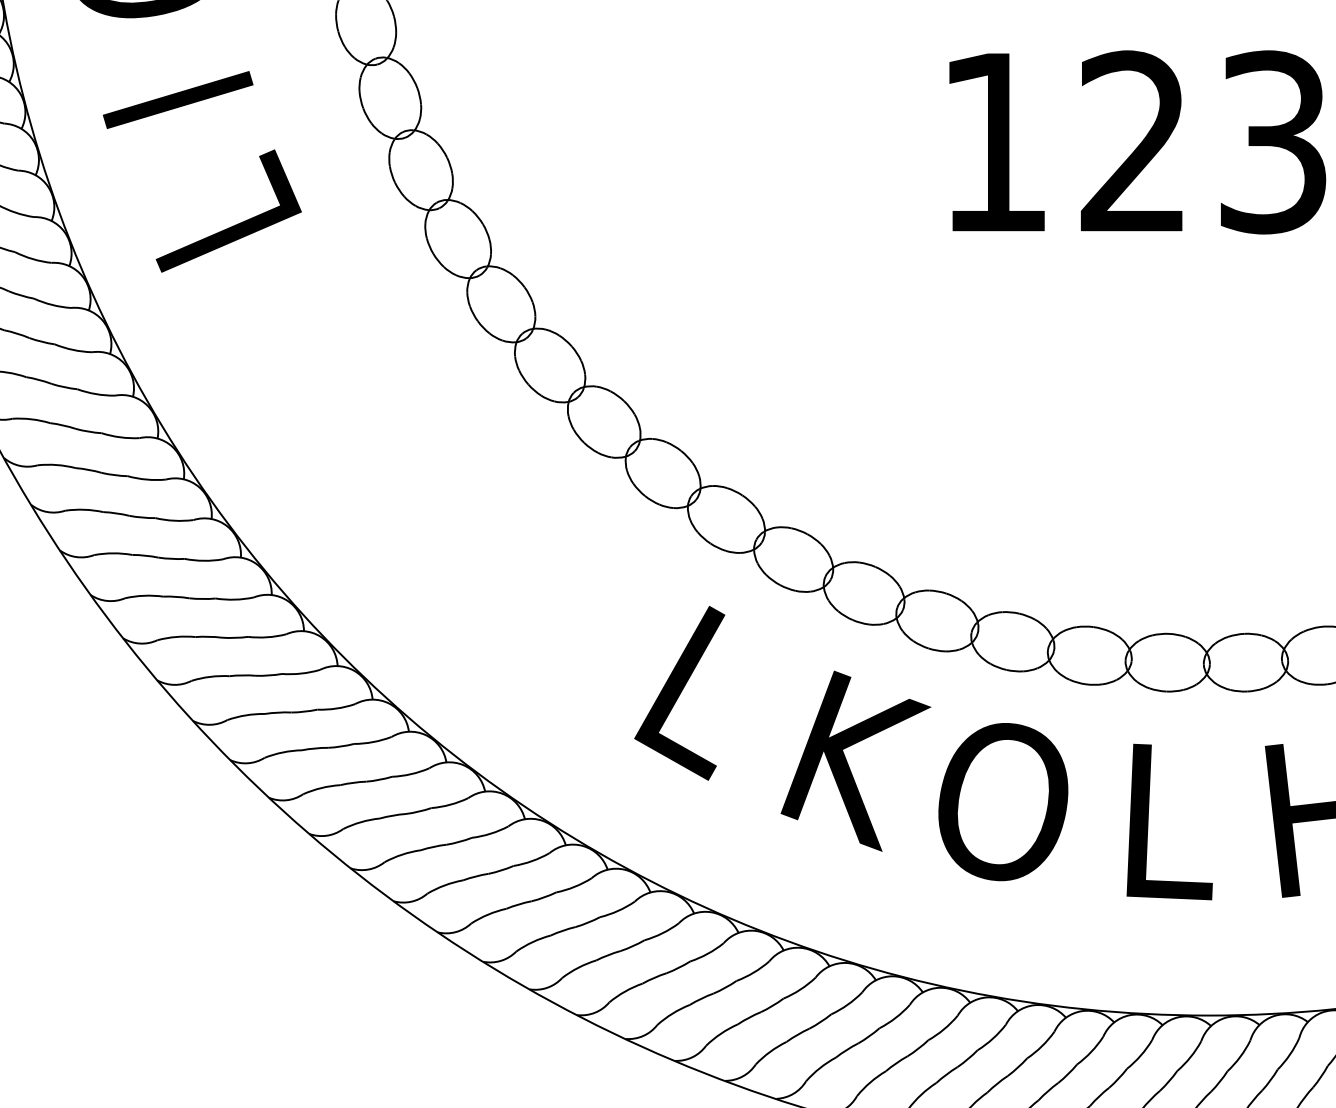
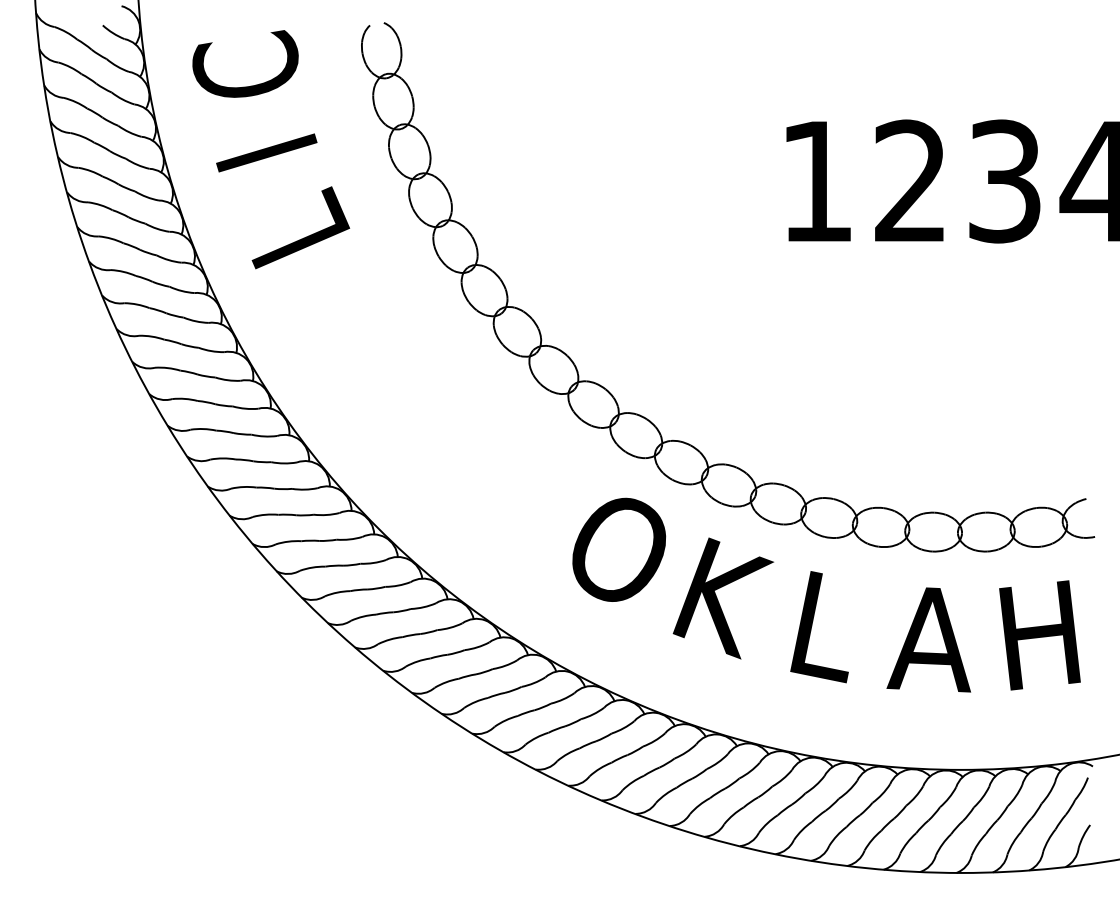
text: (701, 692) -> (619, 552), L -> O
text: (1002, 804) -> (822, 627), O -> L
text: (1160, 822) -> (928, 639), L -> A

